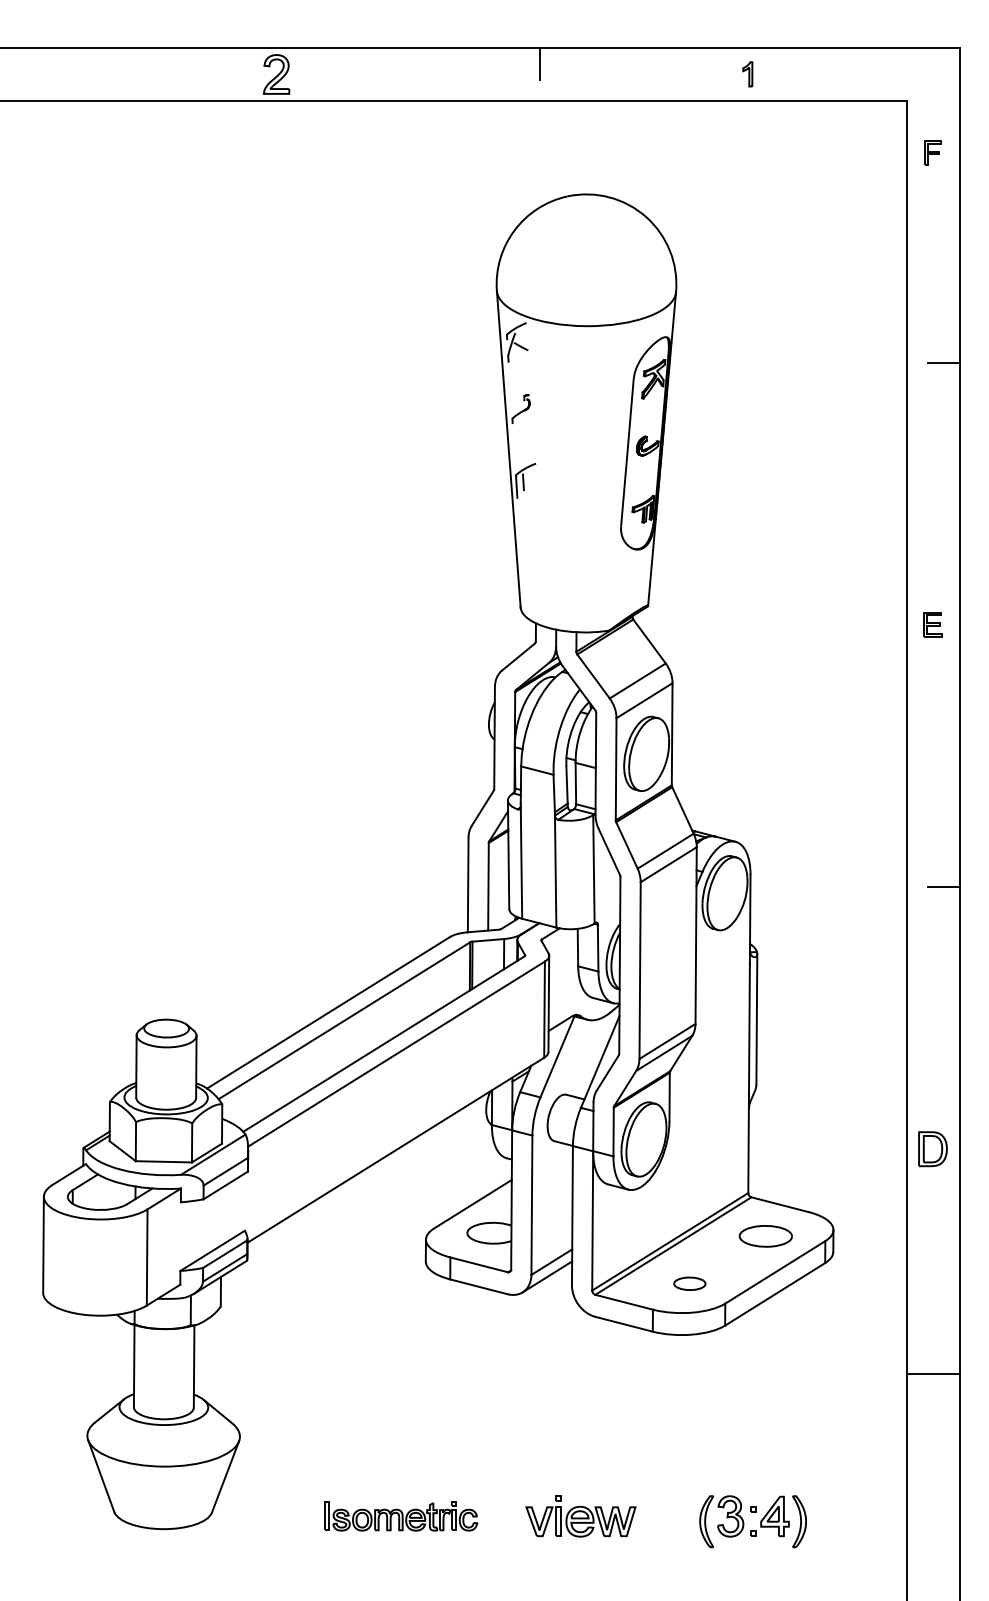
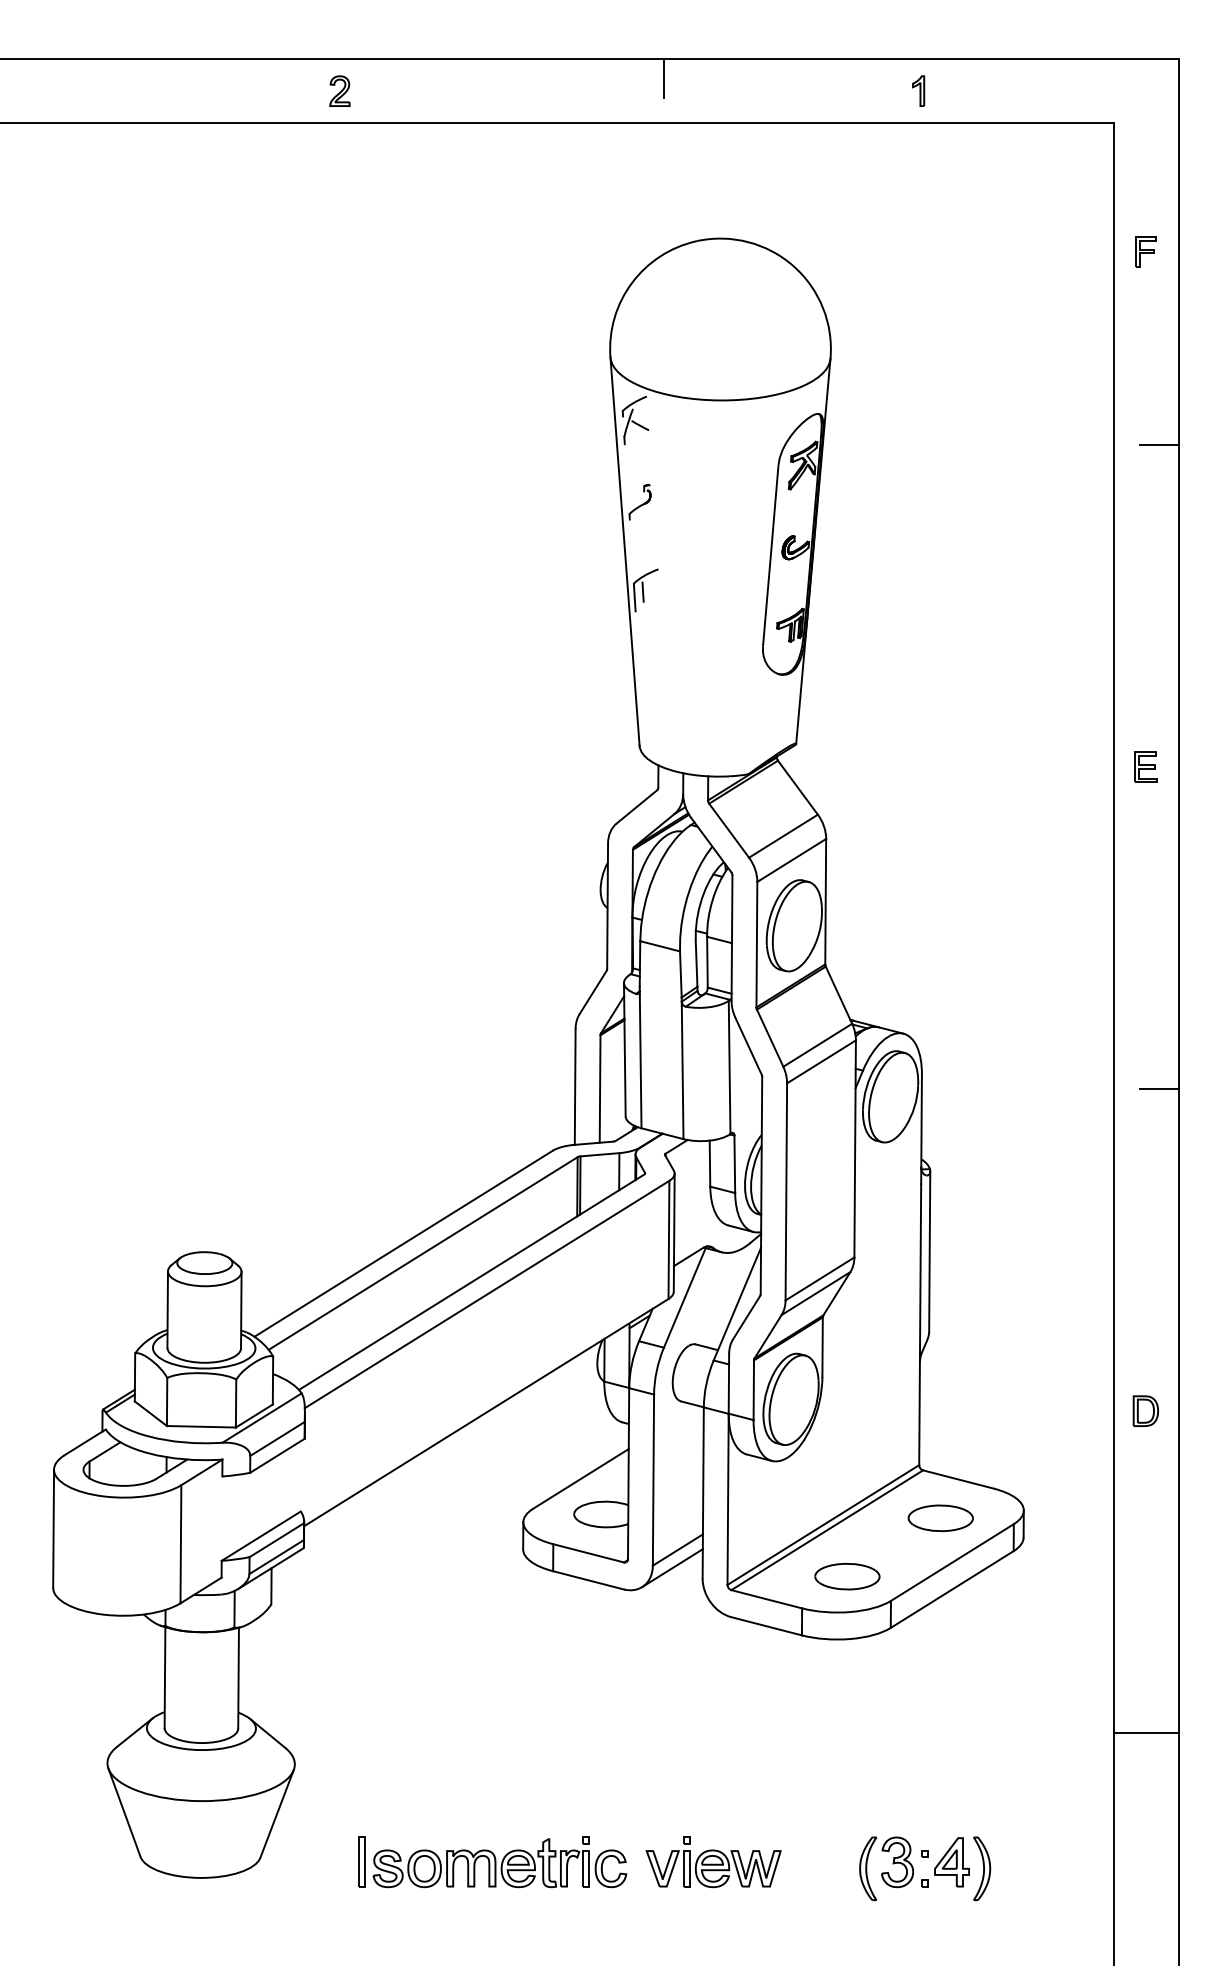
part: (276, 73) -> (339, 90), size x0.62
part: (932, 152) -> (1145, 251), moved
part: (932, 1148) -> (1145, 1410), size x0.71
part: (689, 1283) -> (847, 1576), size x1.67
line: (933, 1374) -> (1146, 1733), moved
part: (400, 1516) -> (492, 1862), size x1.43

